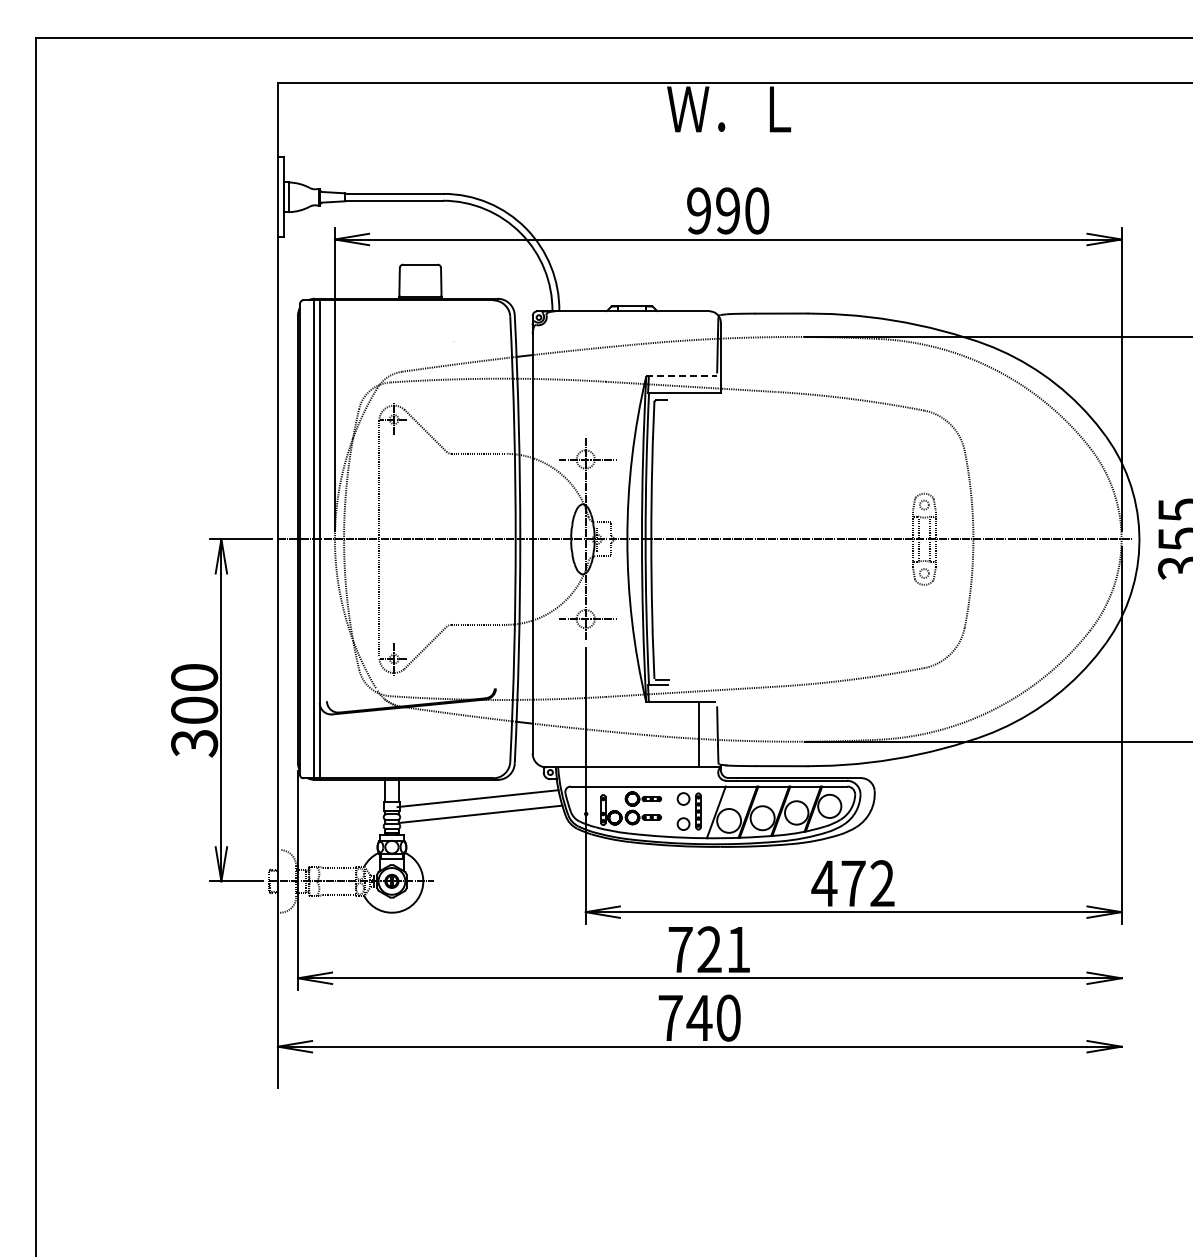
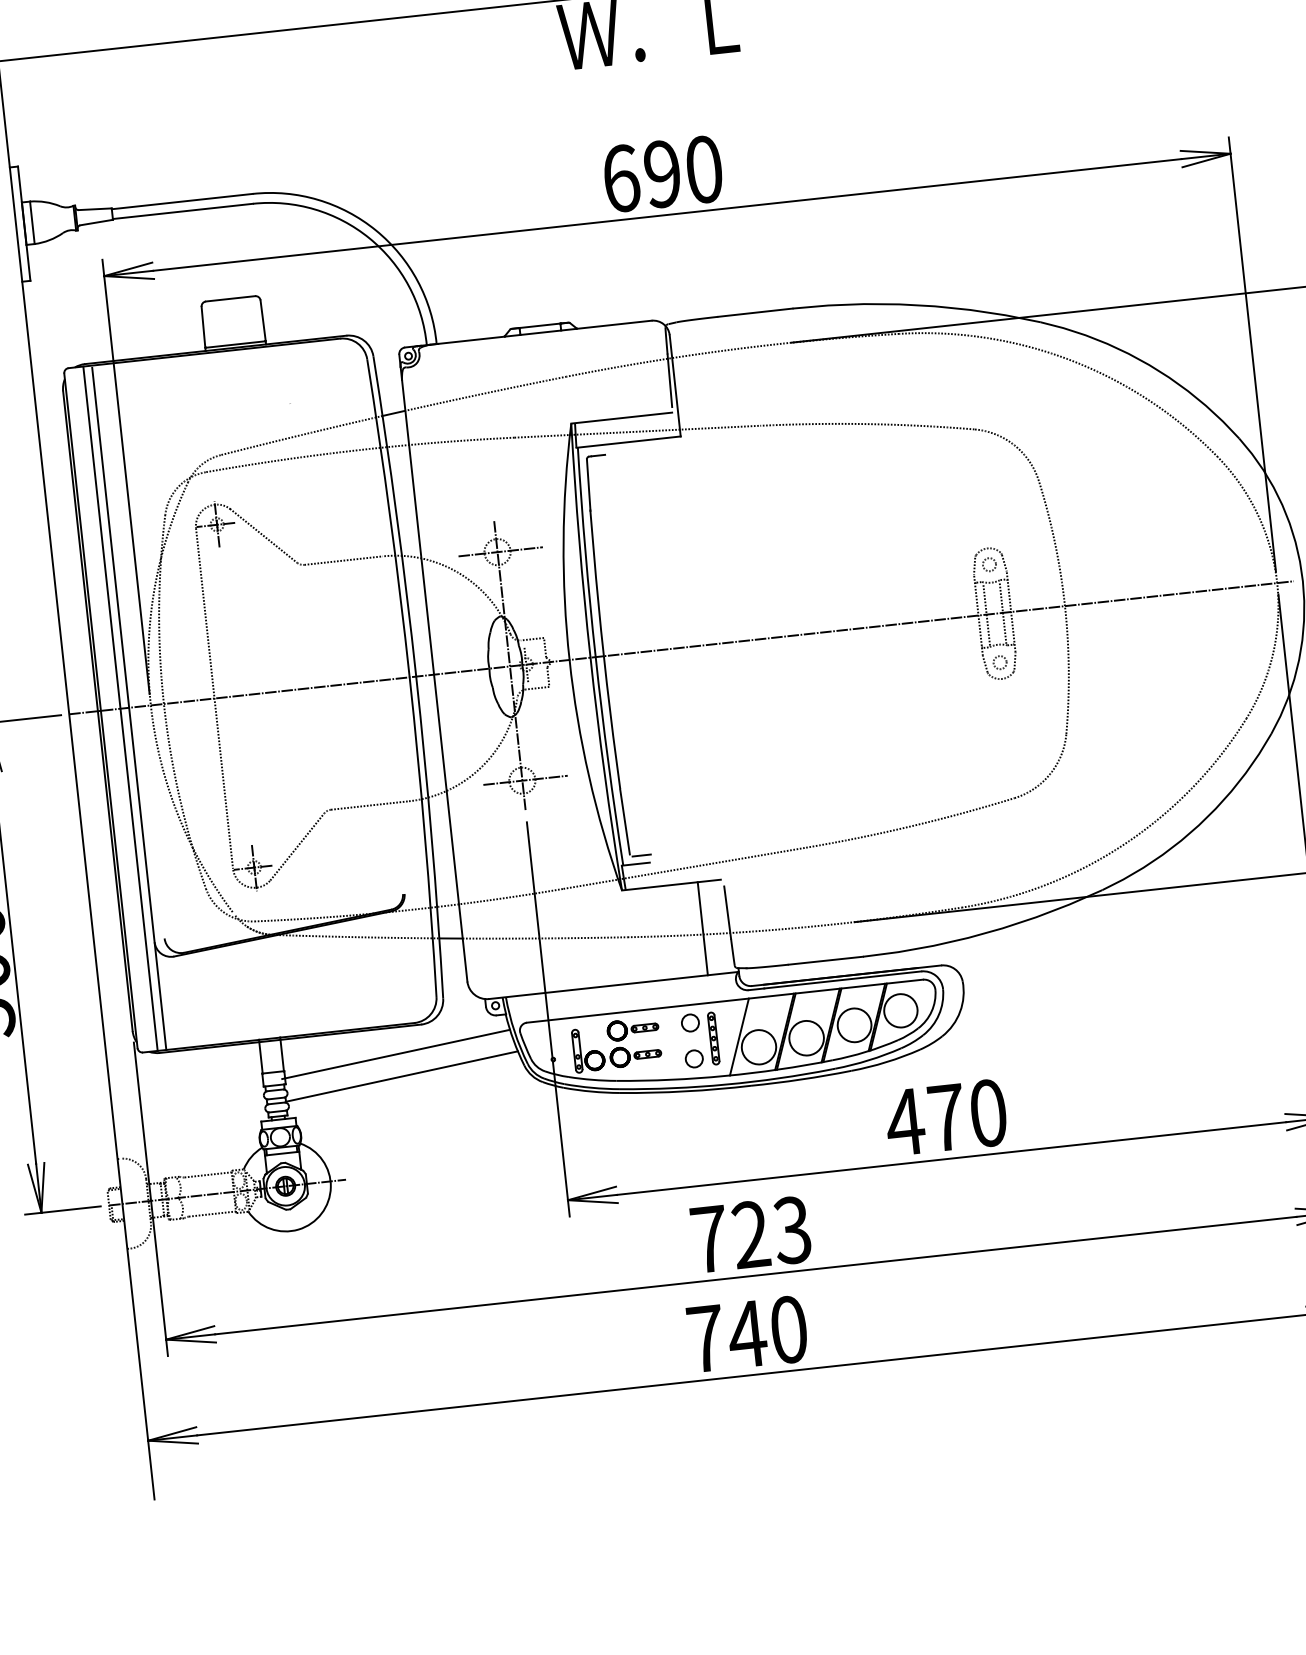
text: (699, 210) -> (621, 177), 990 -> 690
line: (682, 376) -> (623, 418), dashed -> solid
text: (882, 883) -> (988, 1113), 472 -> 470
text: (738, 949) -> (792, 1229), 721 -> 723

